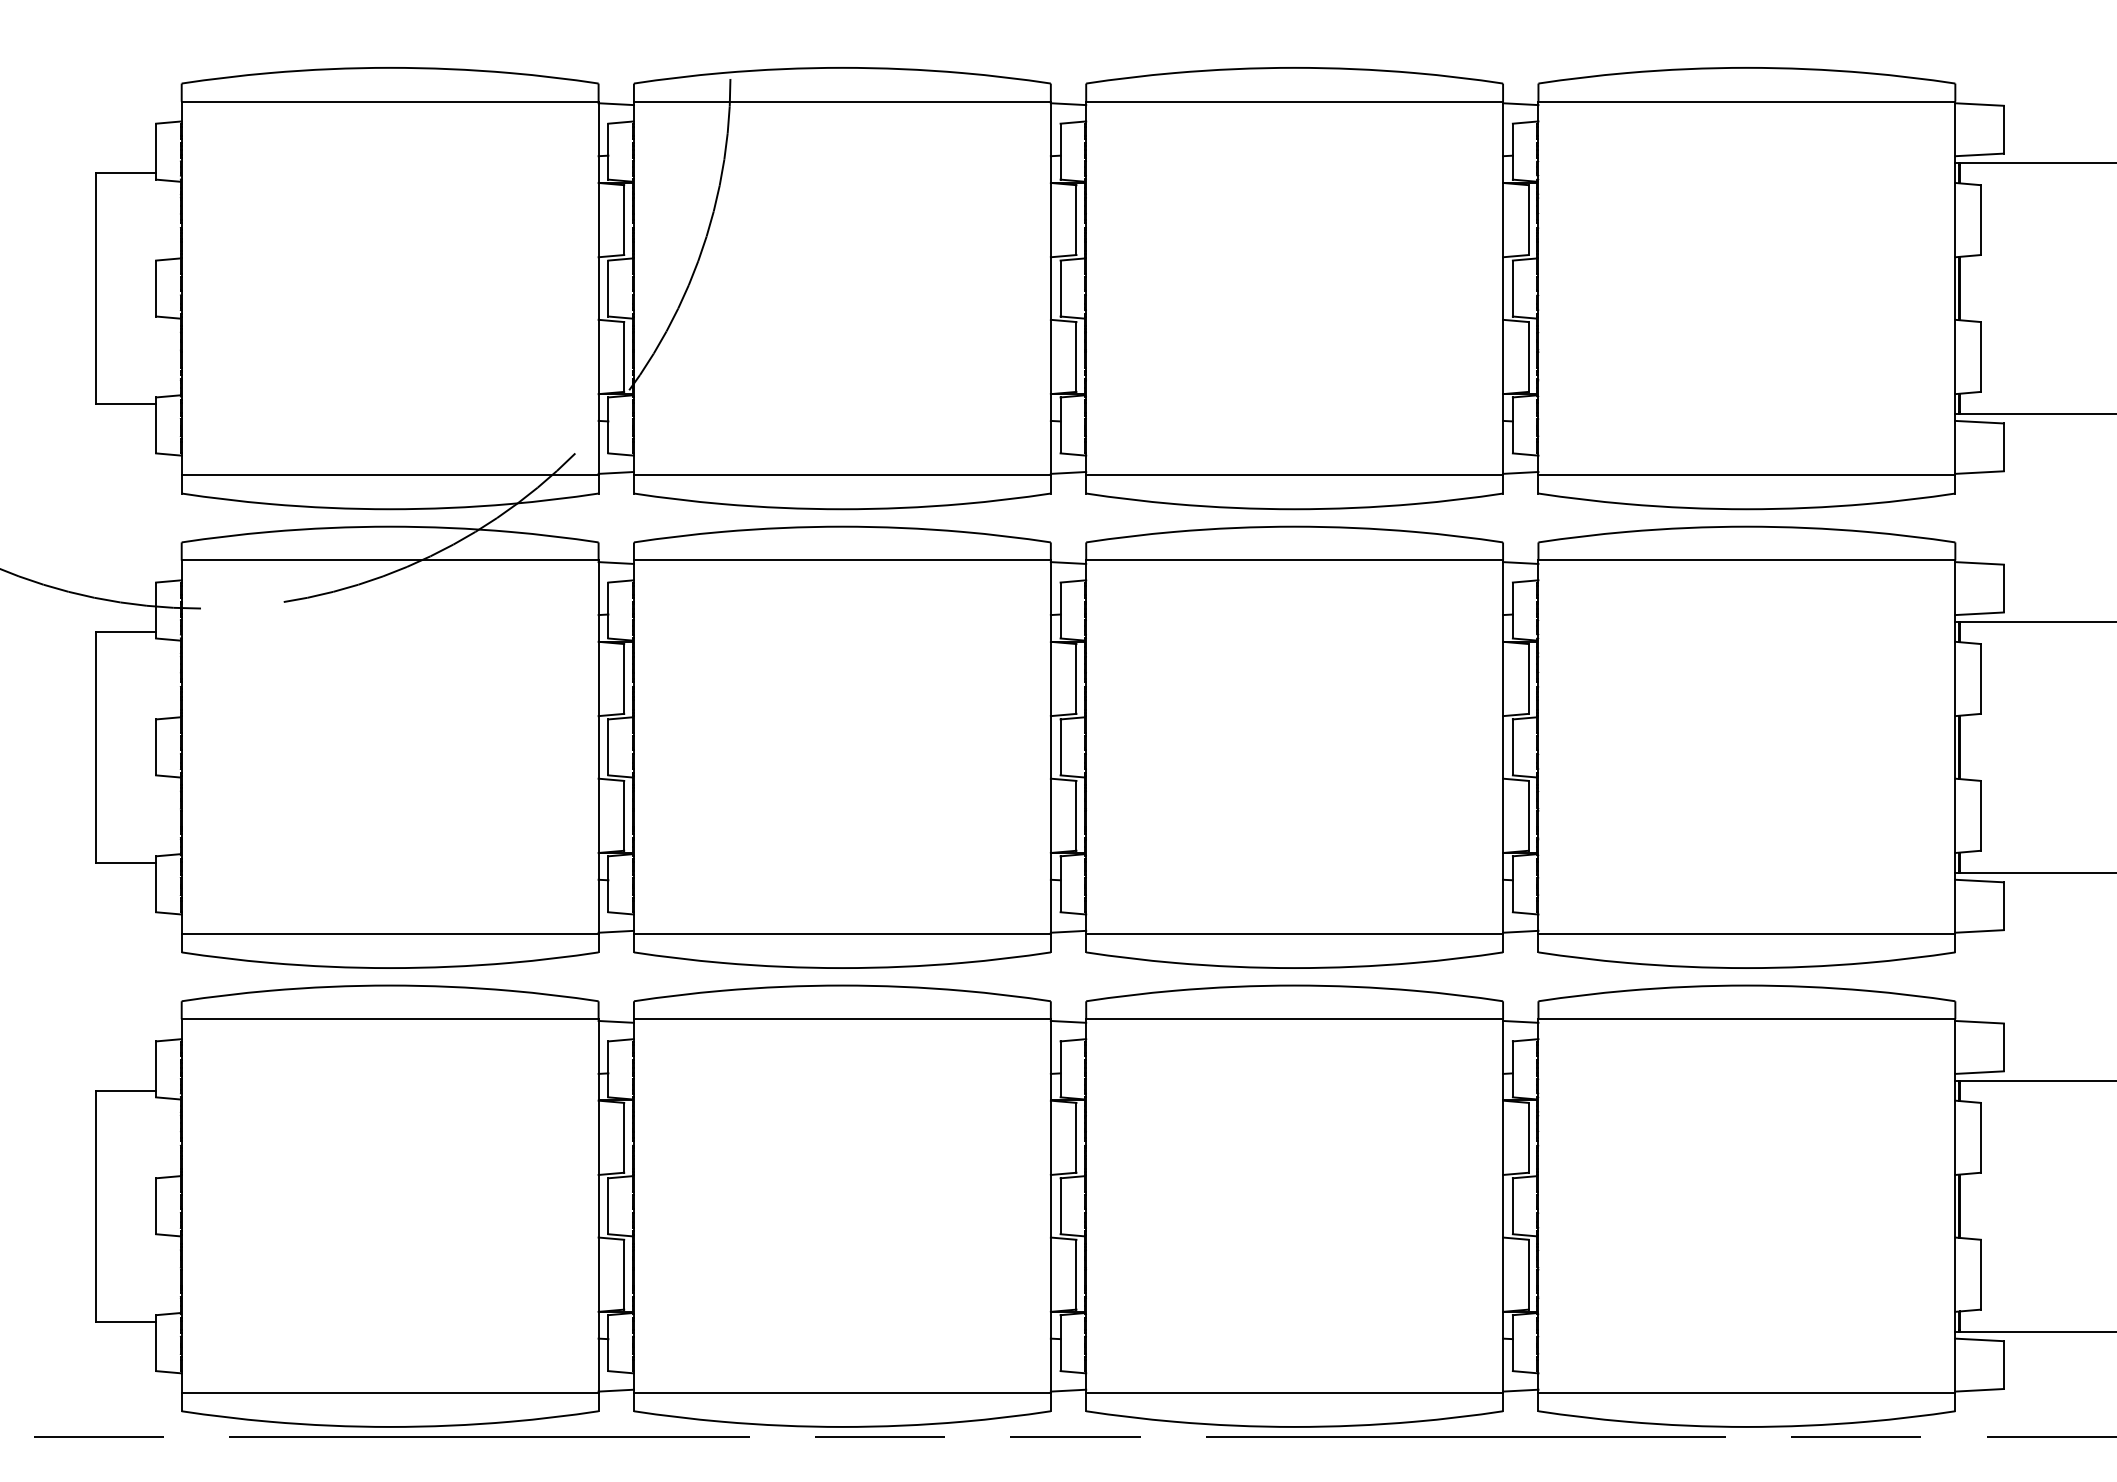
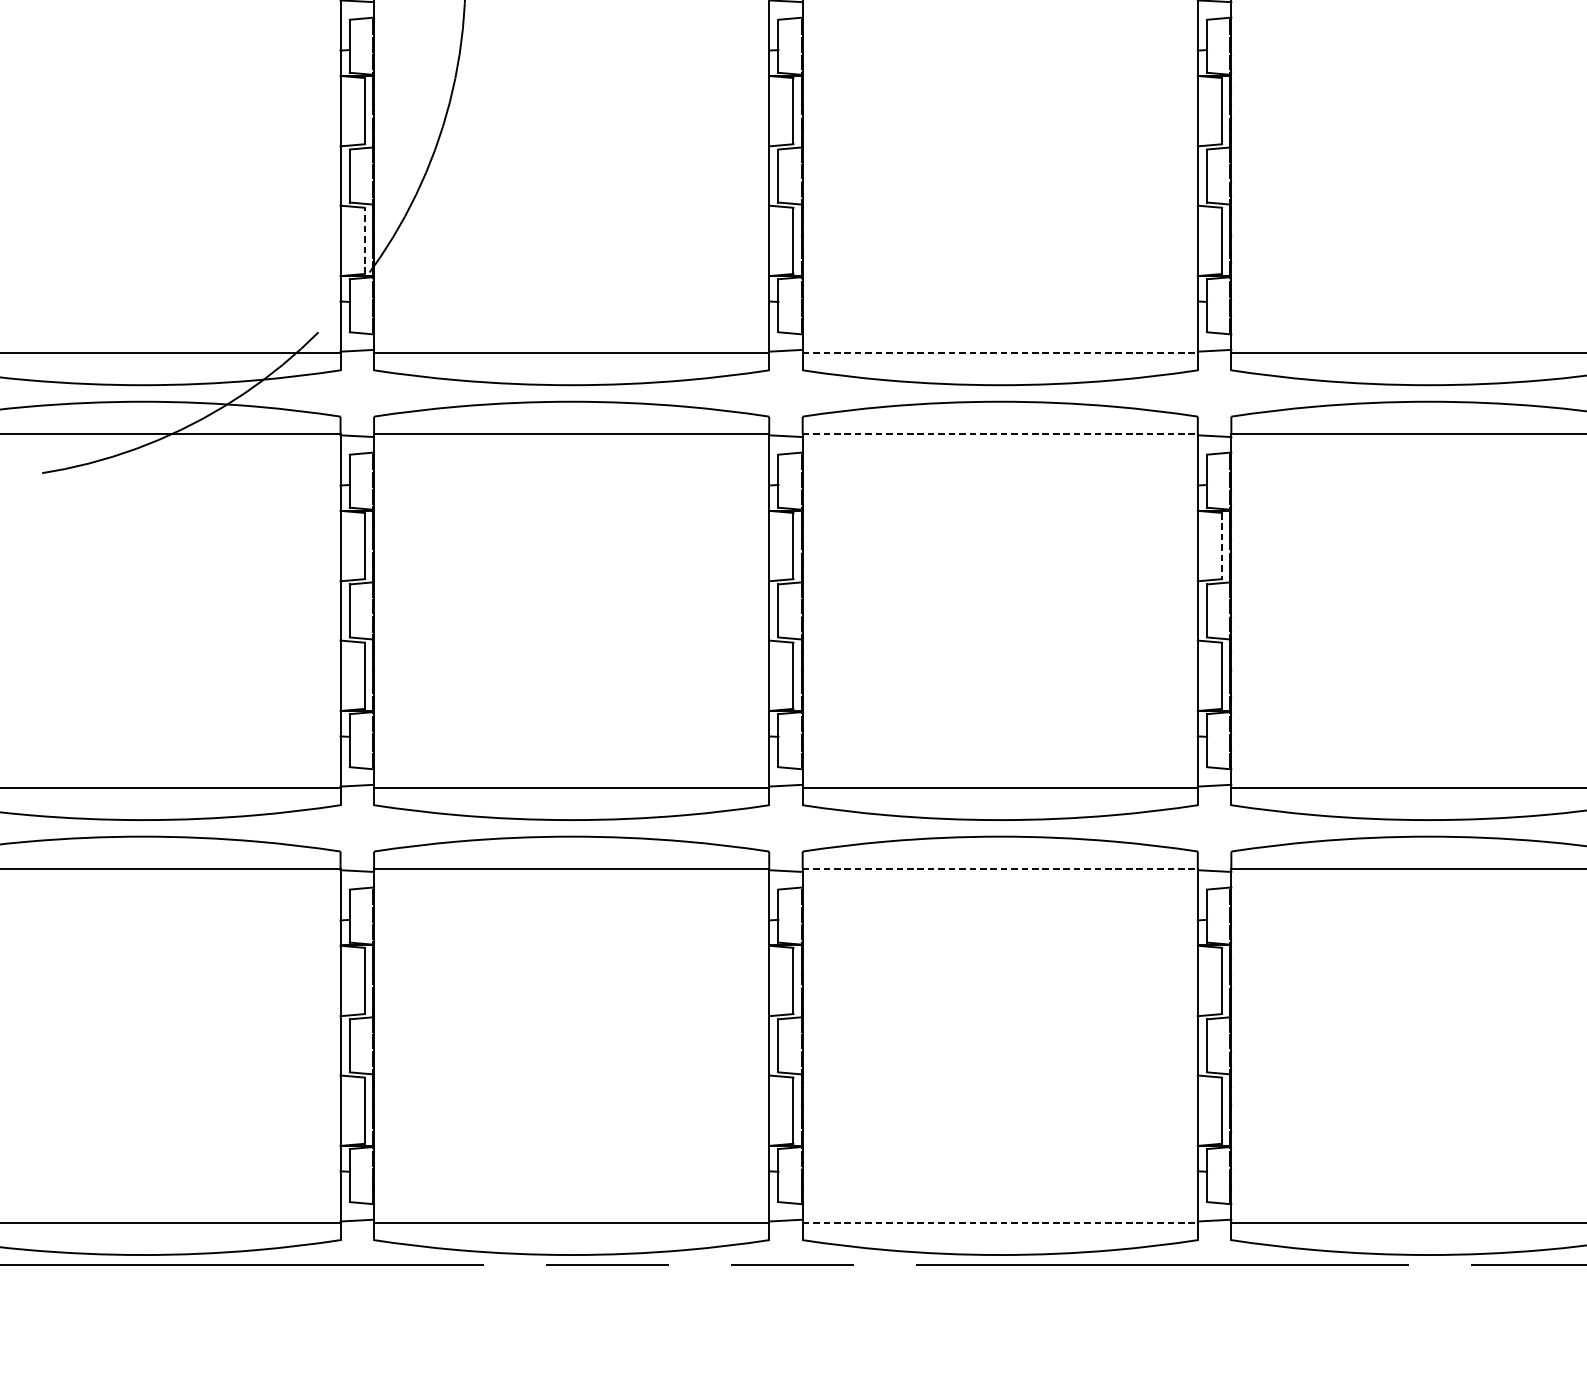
line: (624, 356) -> (365, 240), solid -> dashed
line: (1295, 475) -> (1001, 353), solid -> dashed
line: (1295, 560) -> (1001, 433), solid -> dashed
line: (1528, 678) -> (1221, 545), solid -> dashed
line: (1295, 1019) -> (1001, 868), solid -> dashed
line: (1295, 1393) -> (1001, 1223), solid -> dashed

